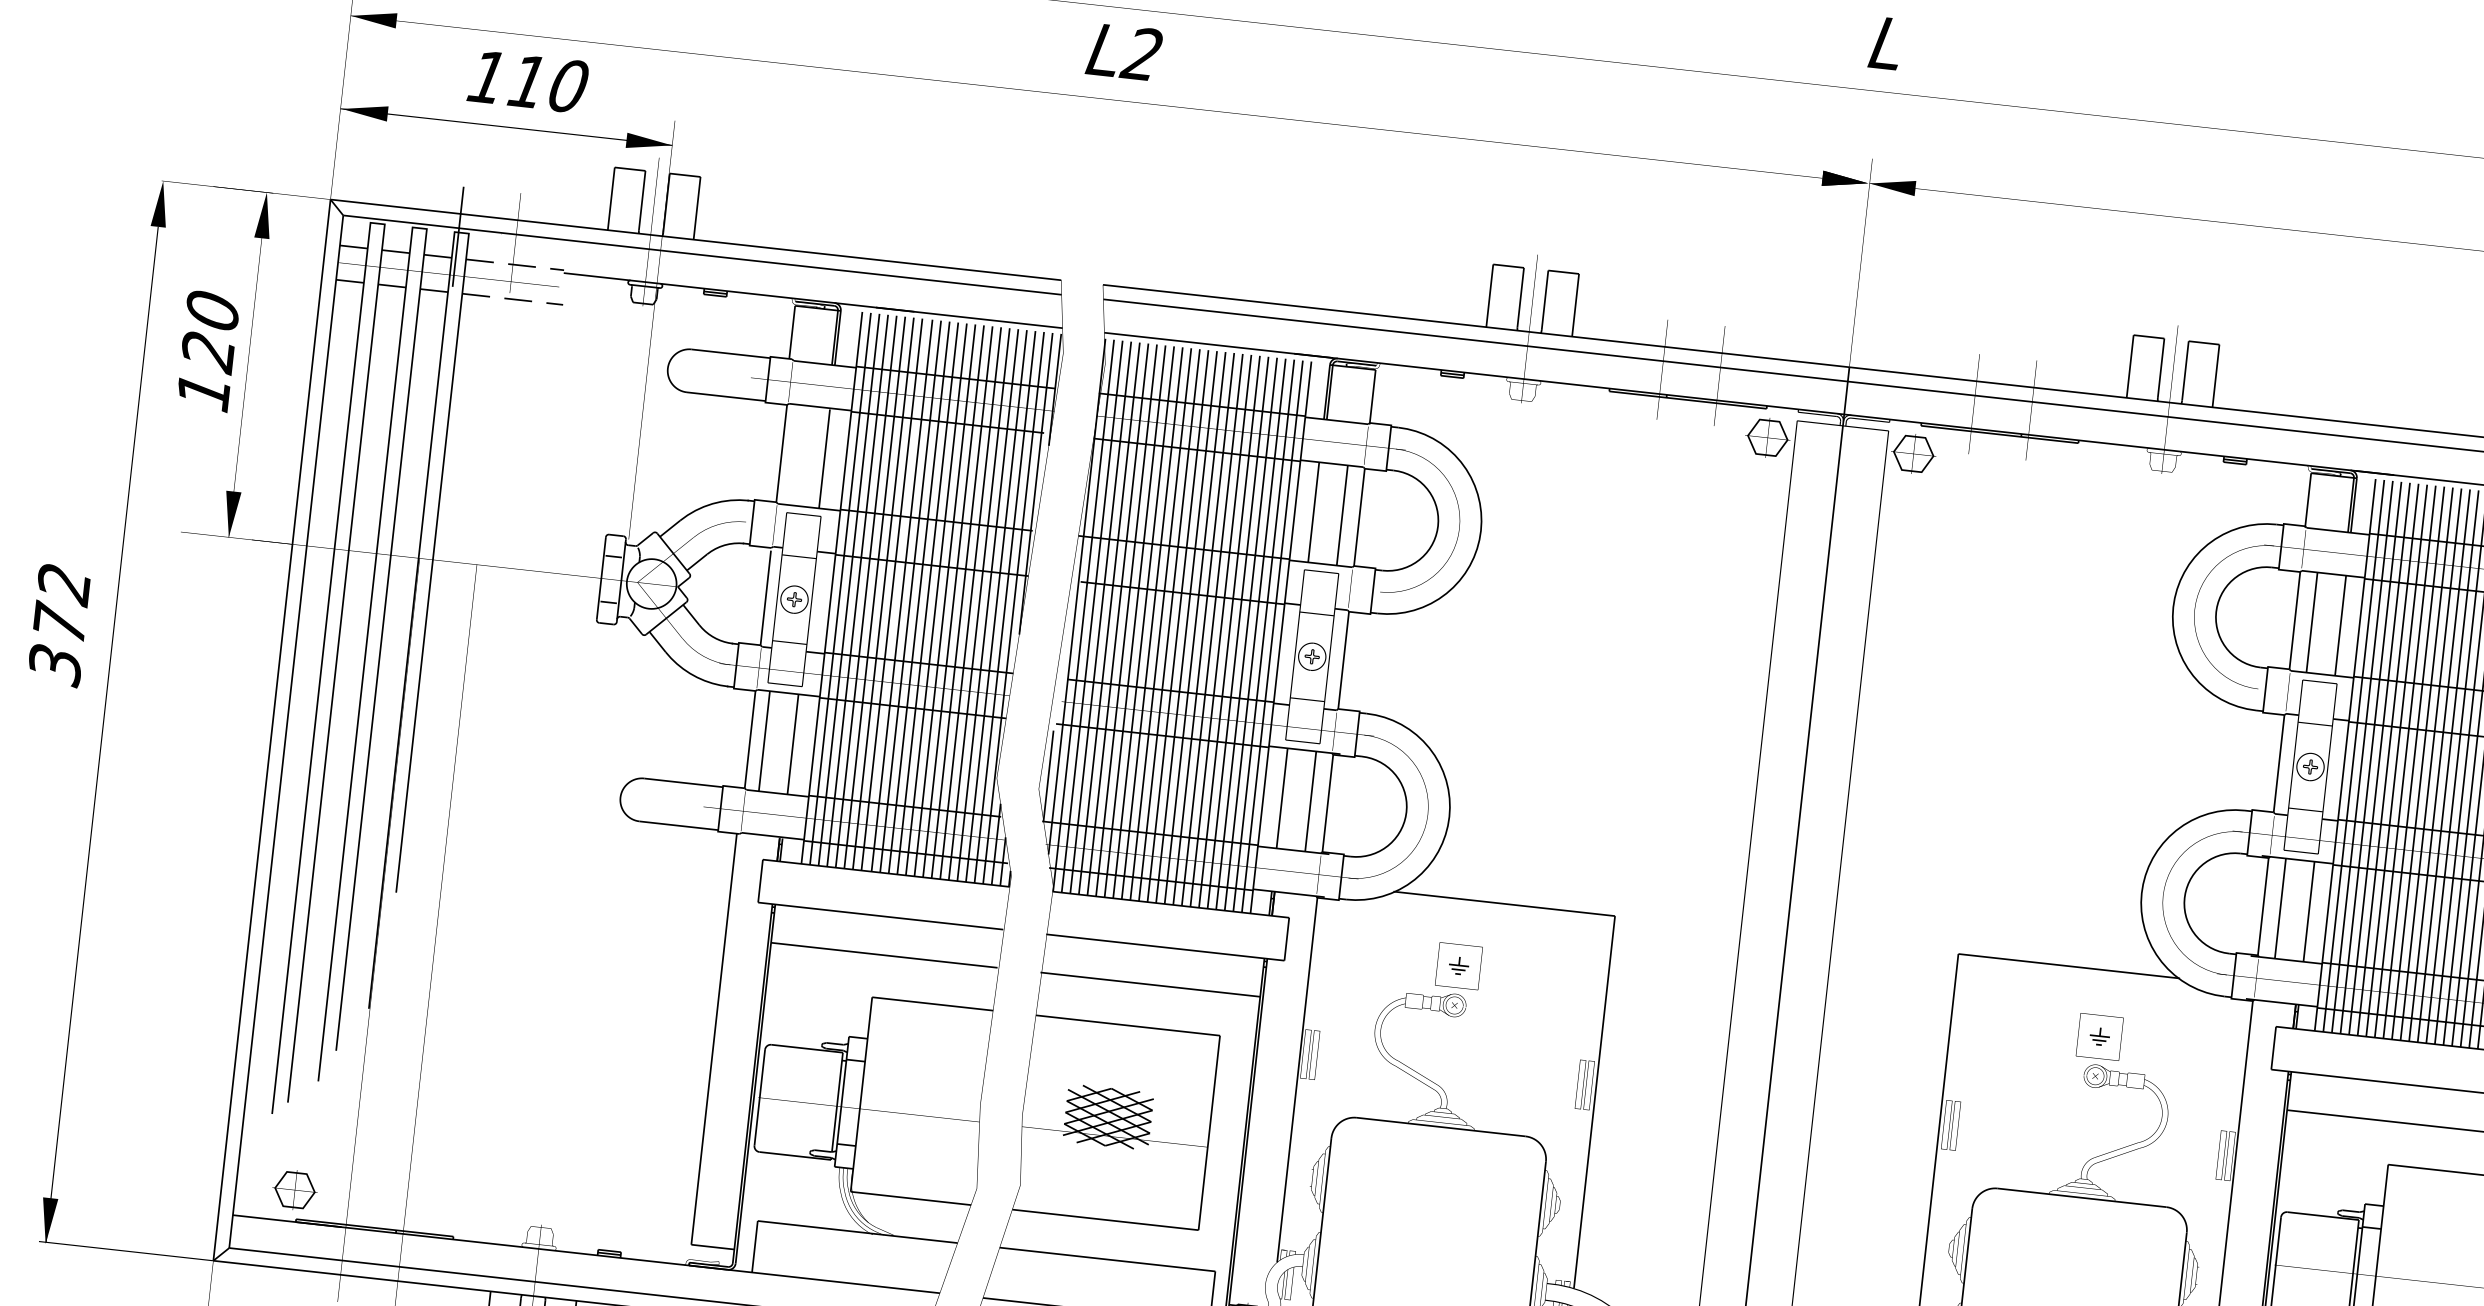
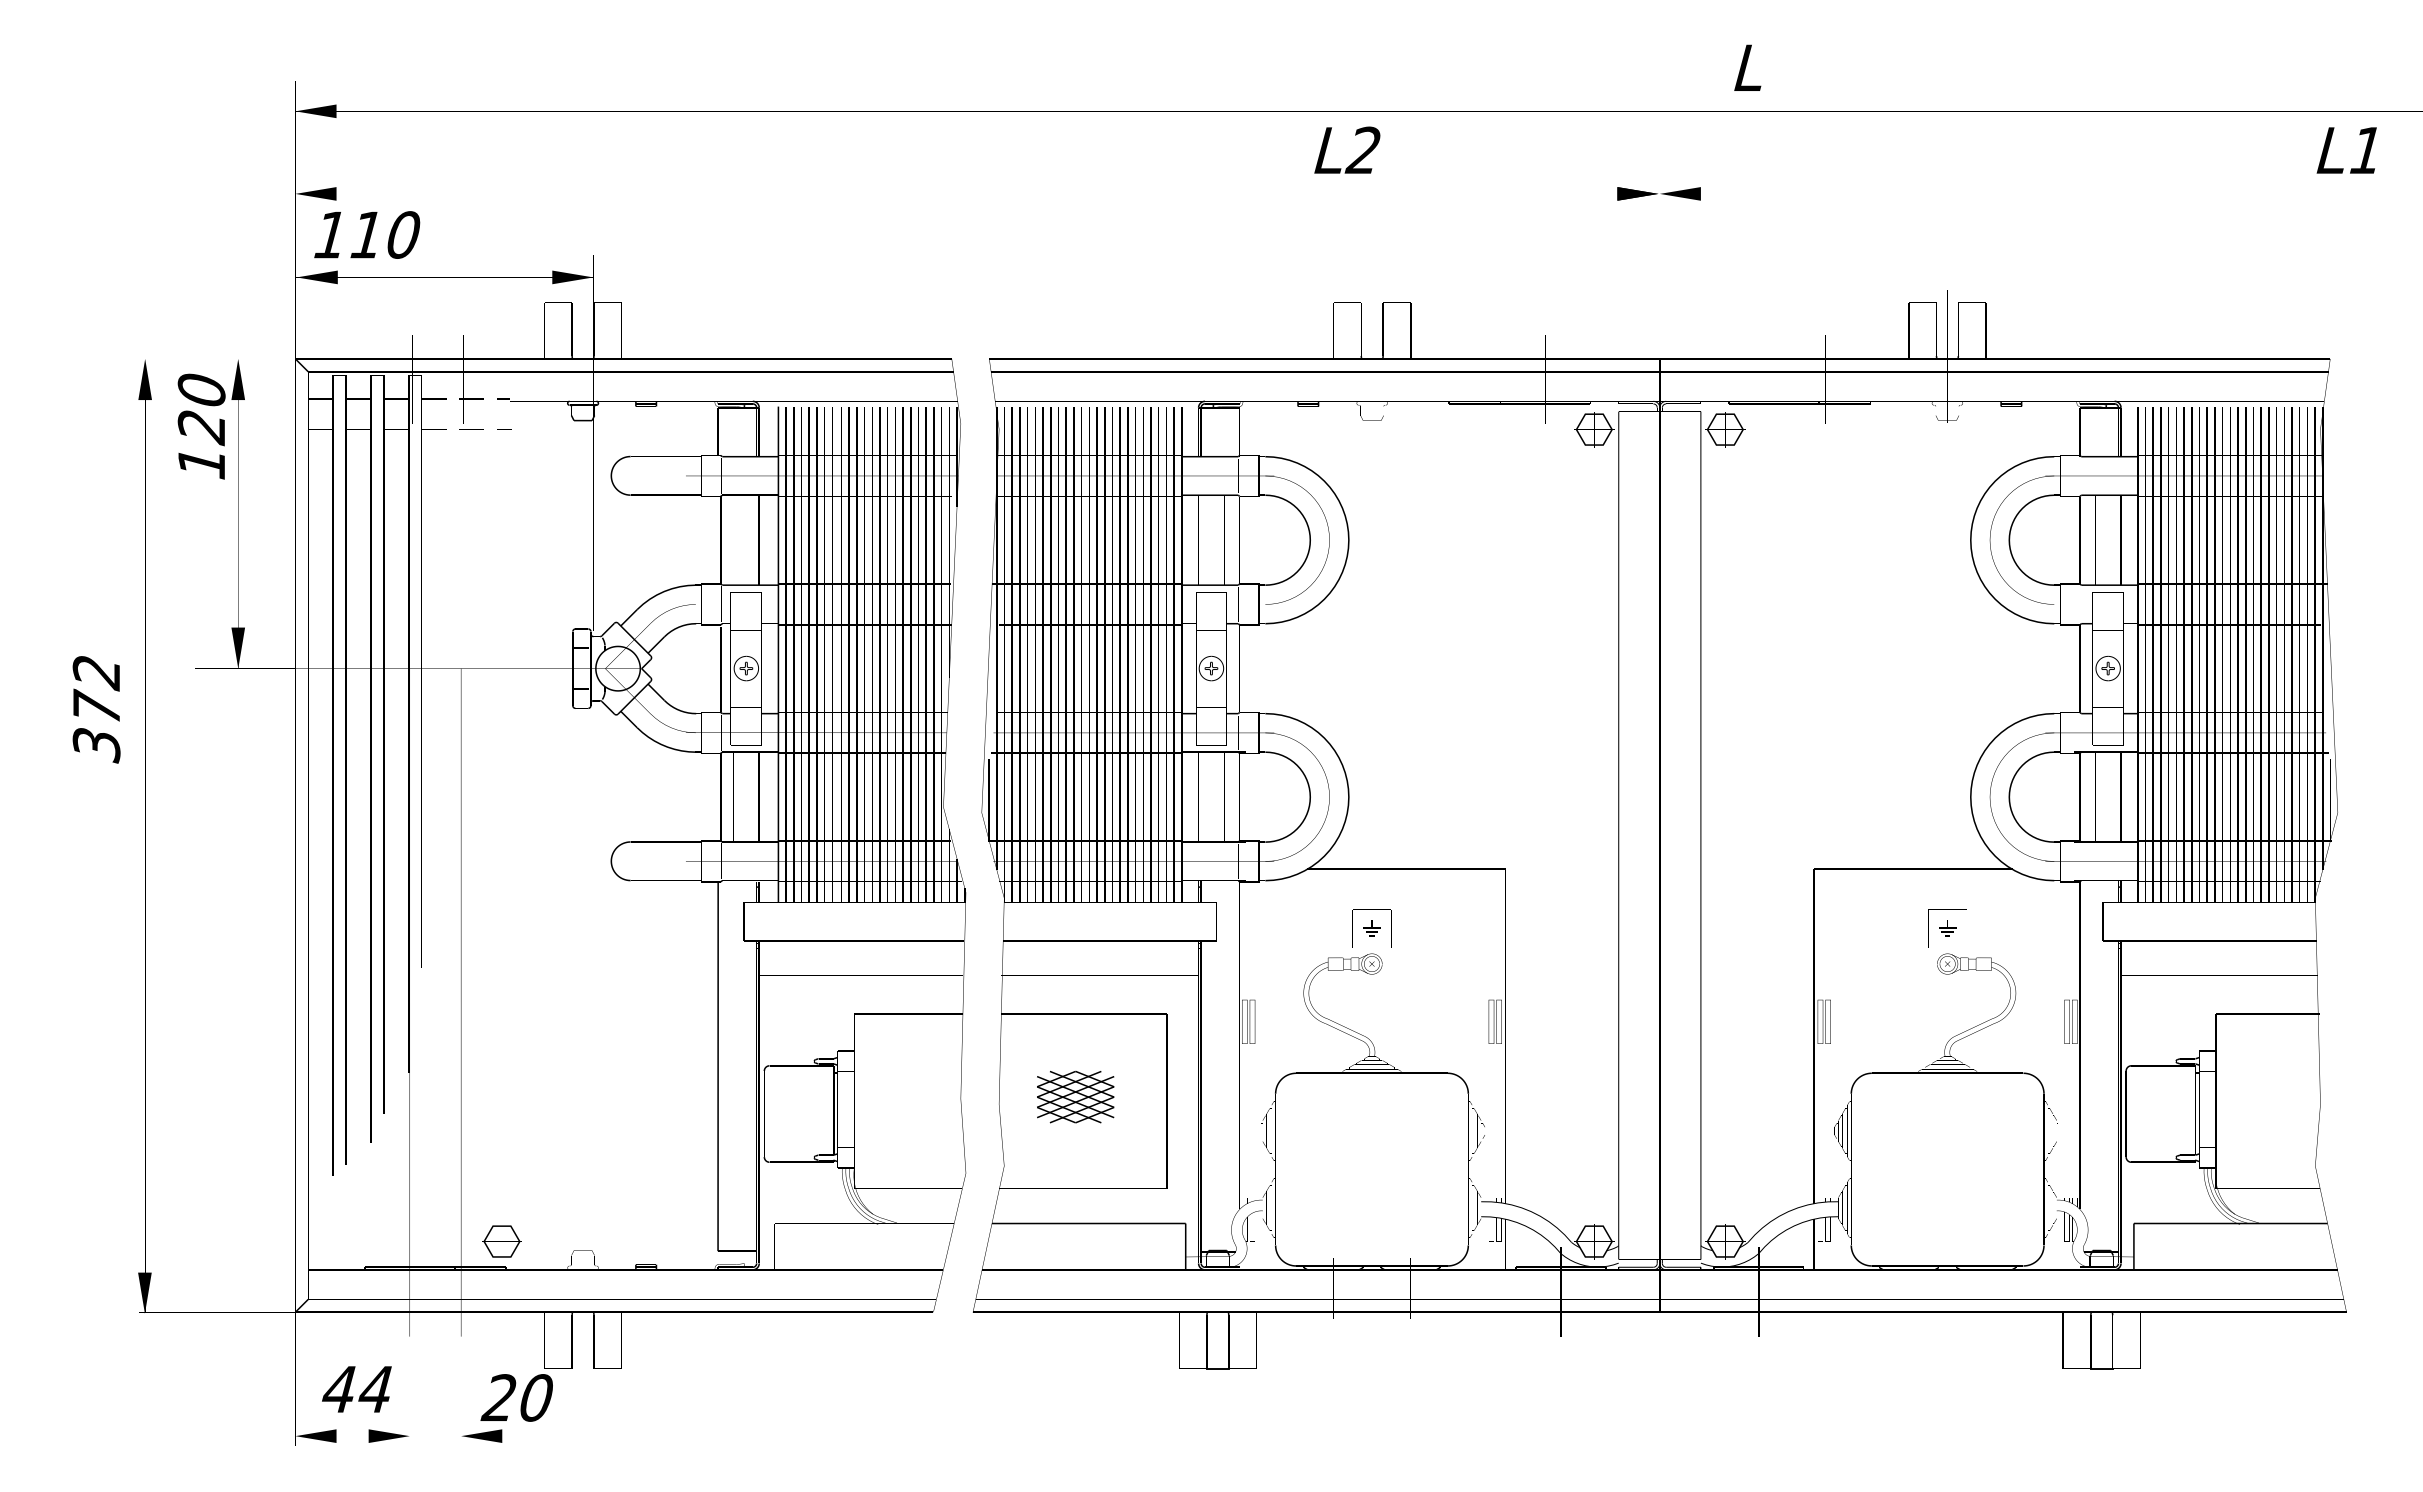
text: (1884, 42) -> (1747, 67), moved
text: (1124, 51) -> (1347, 149), moved
text: (528, 81) -> (367, 234), moved
text: (207, 351) -> (201, 426), moved
text: (59, 625) -> (96, 709), moved
part: (294, 1190) -> (501, 1241), moved

